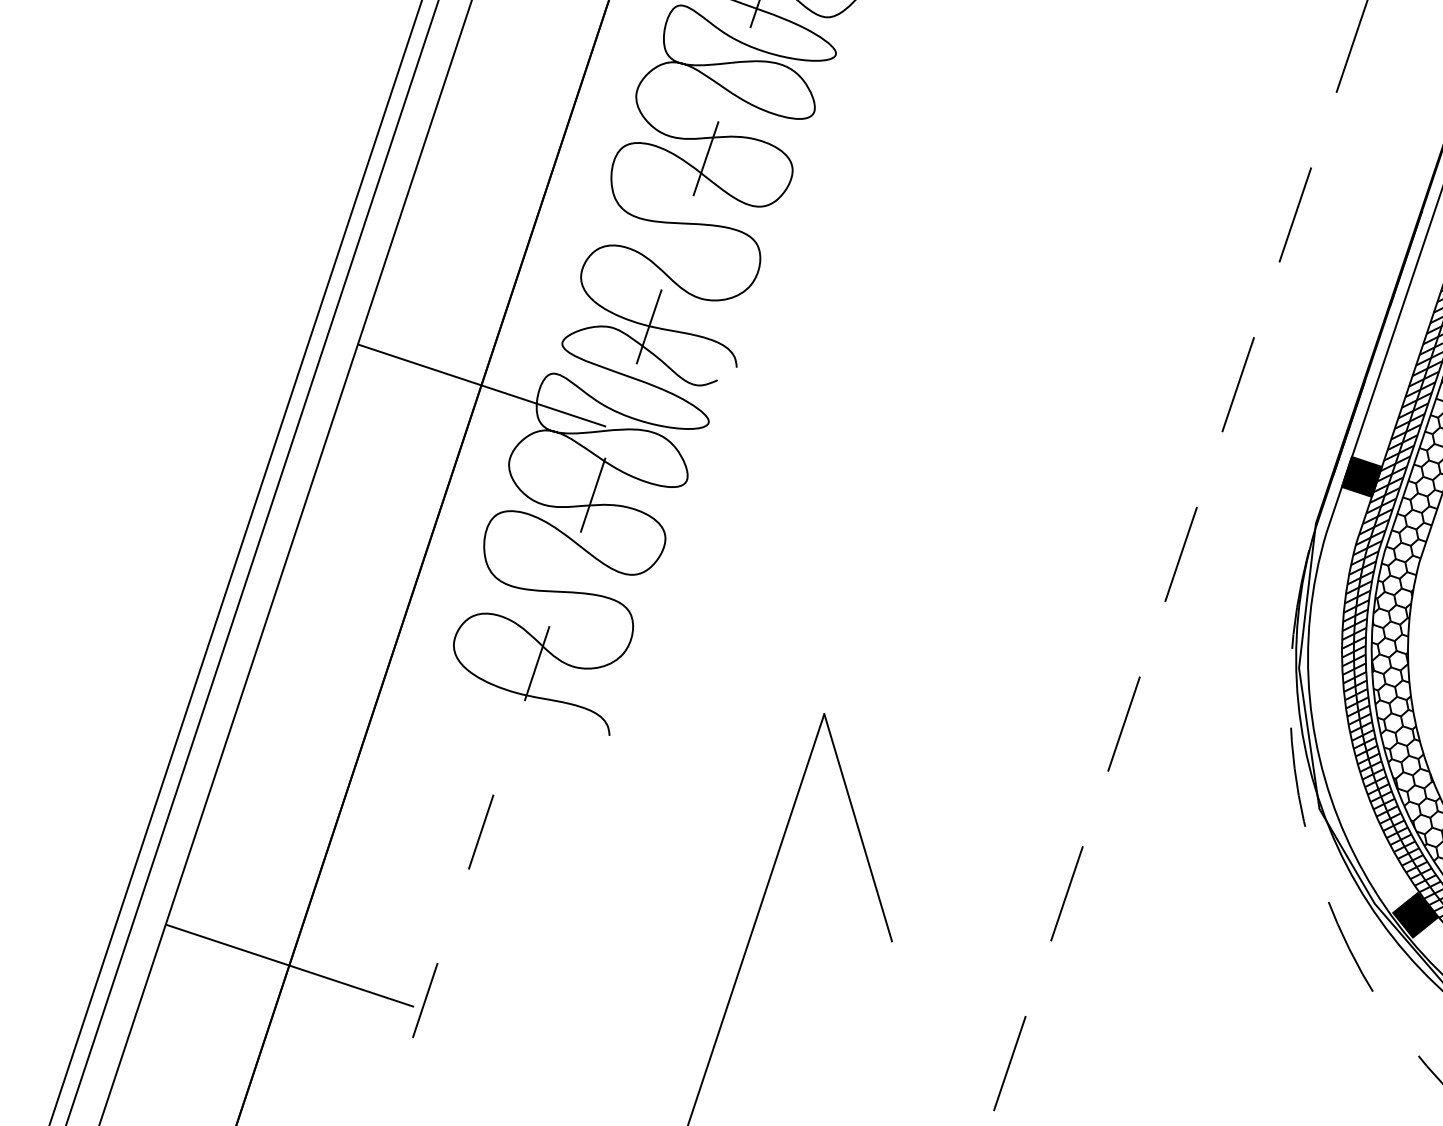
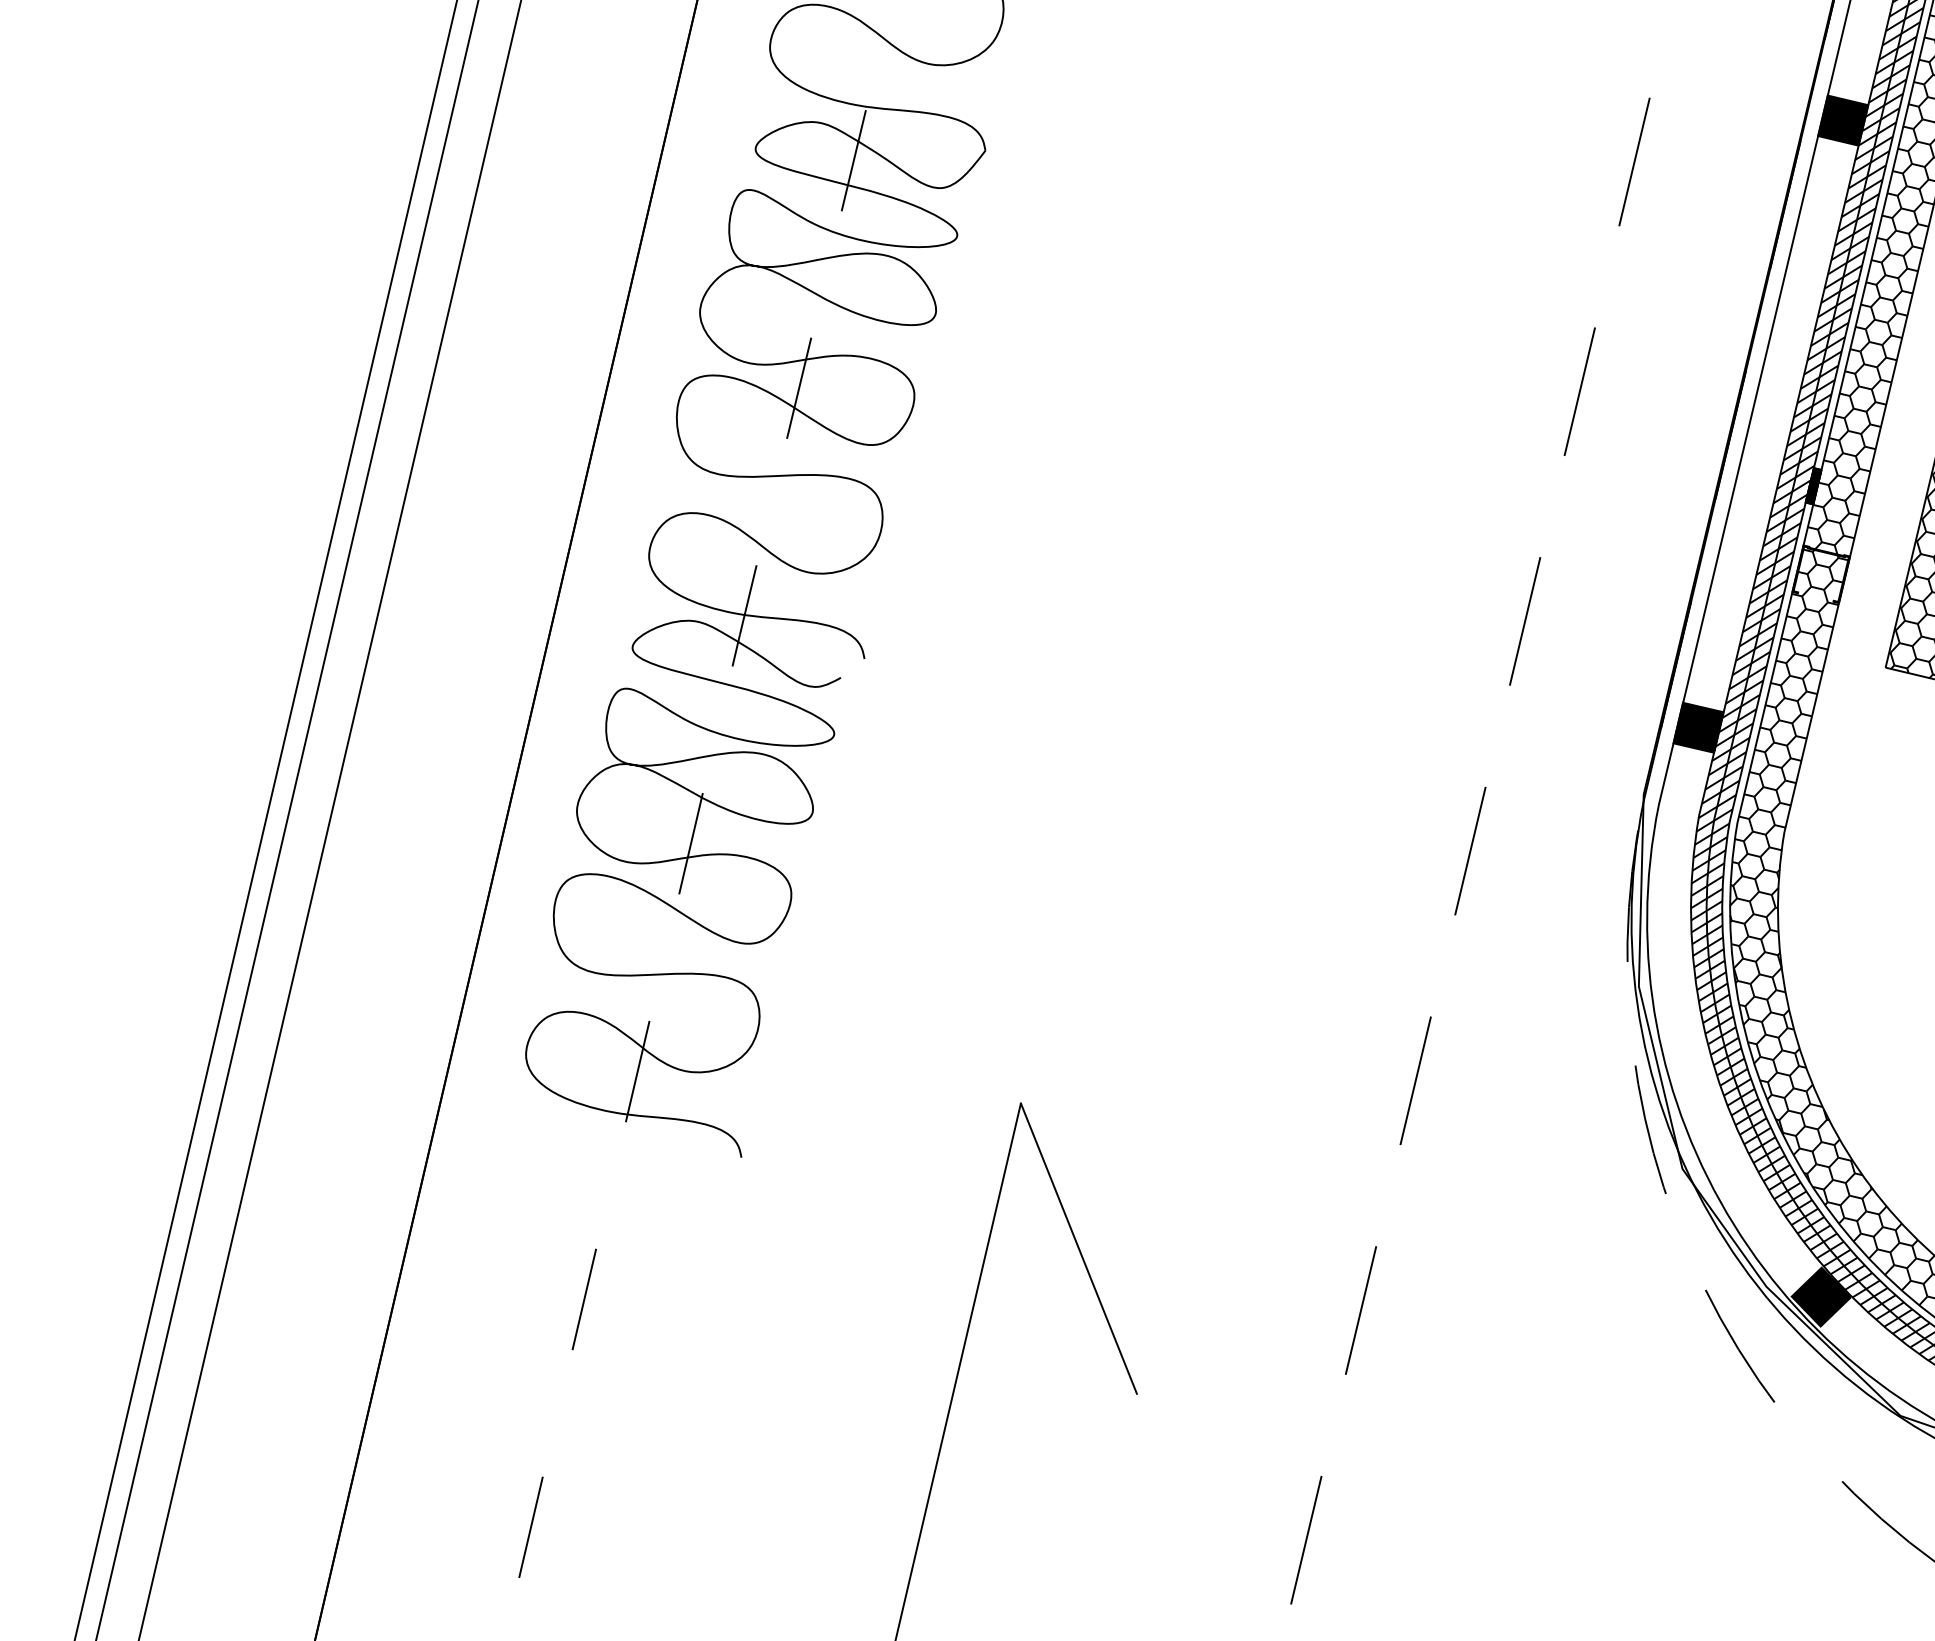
line: (481, 385) -> (531, 712), removed
line: (289, 965) -> (348, 1497), removed

